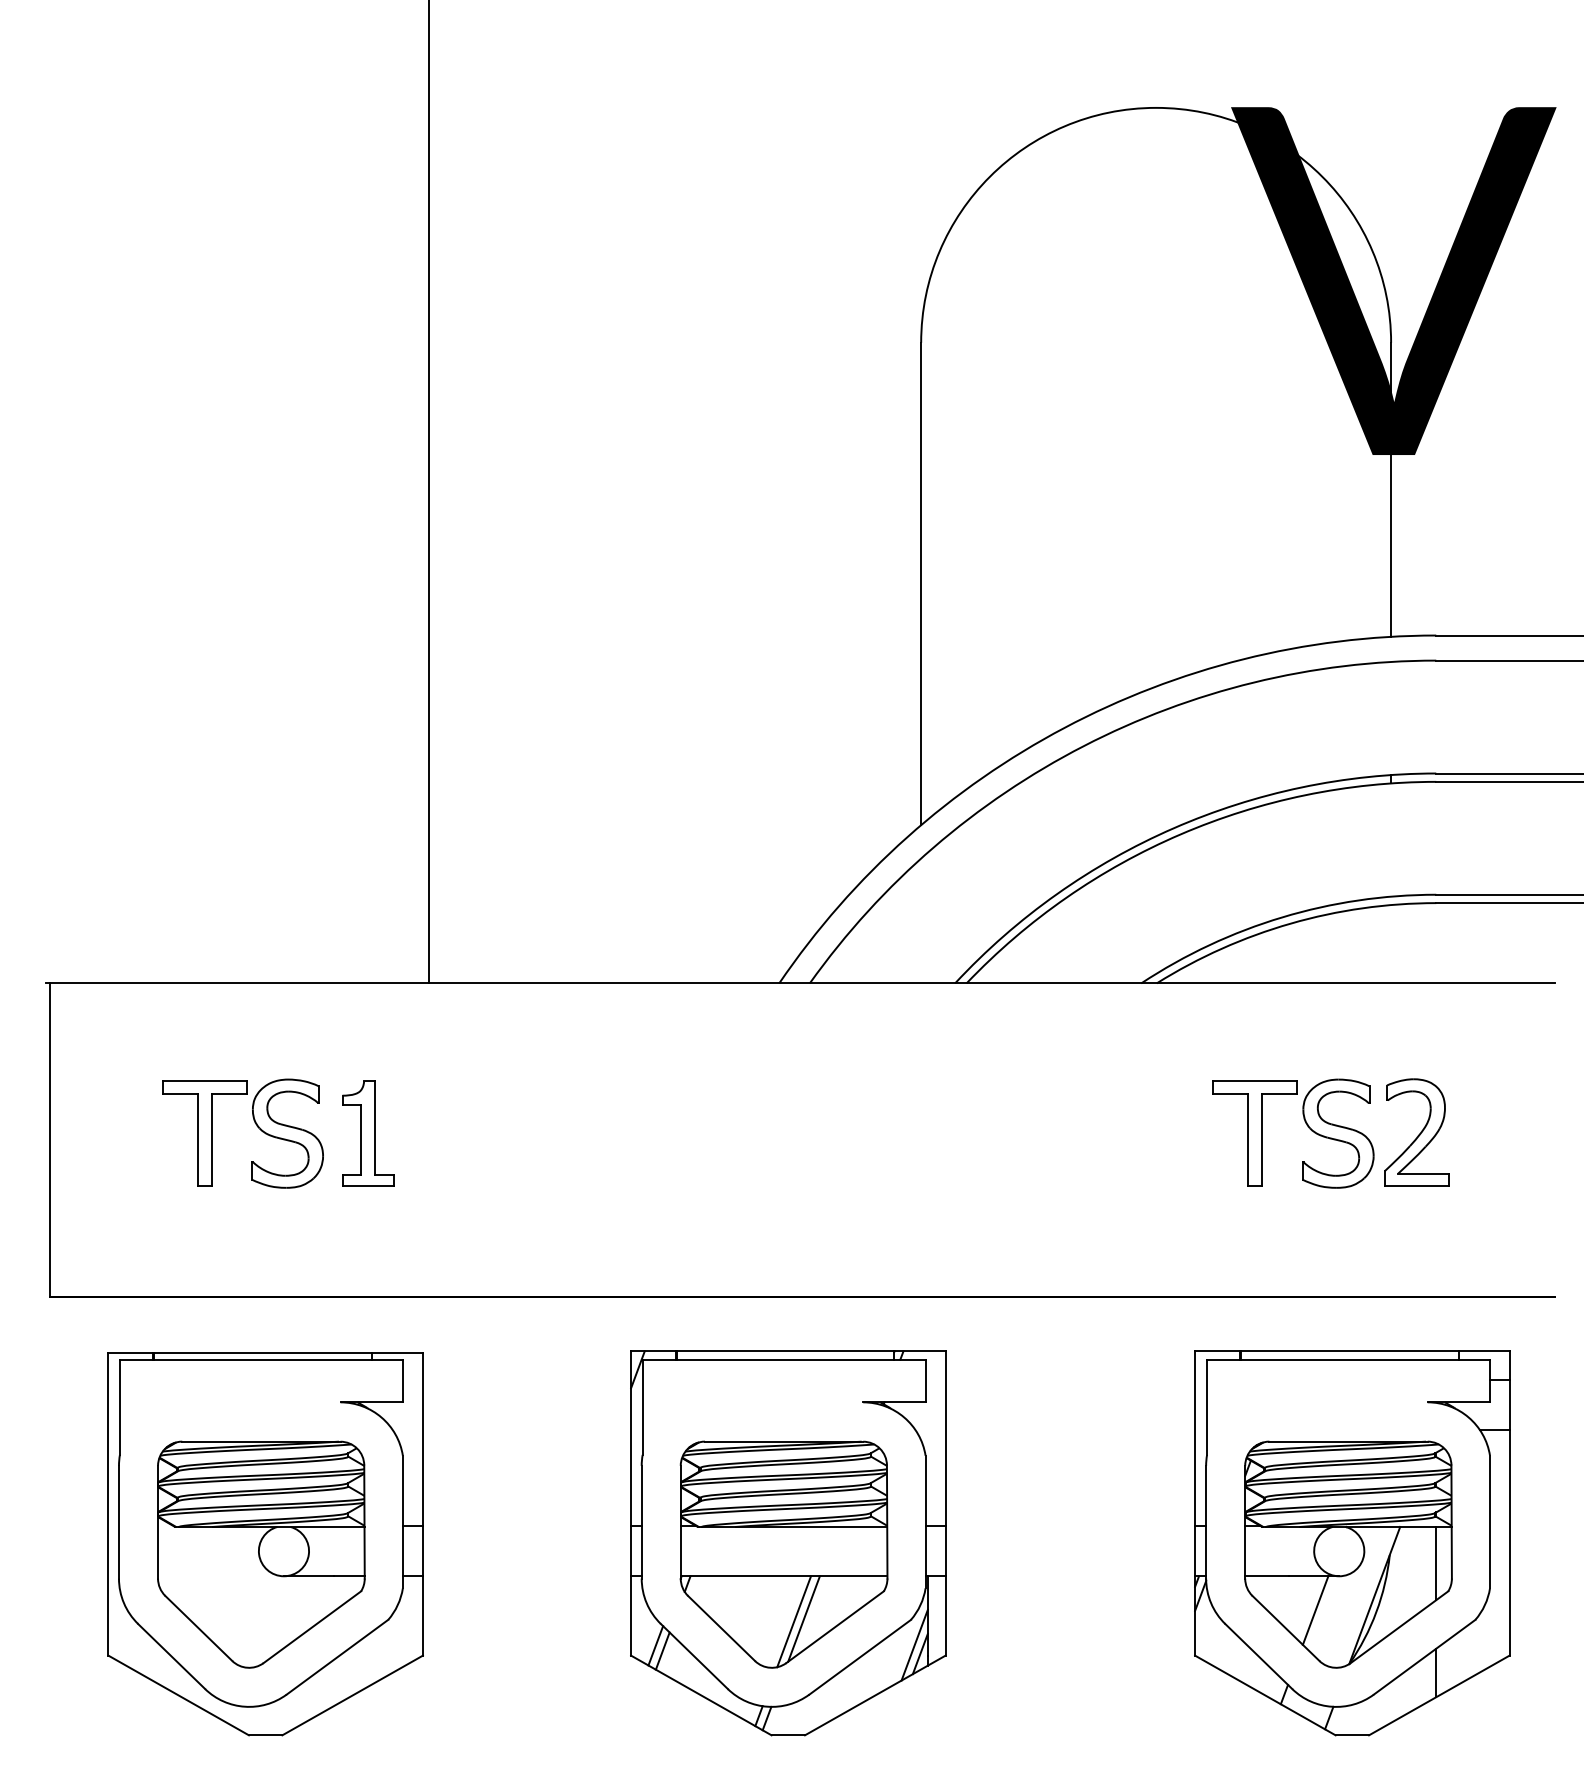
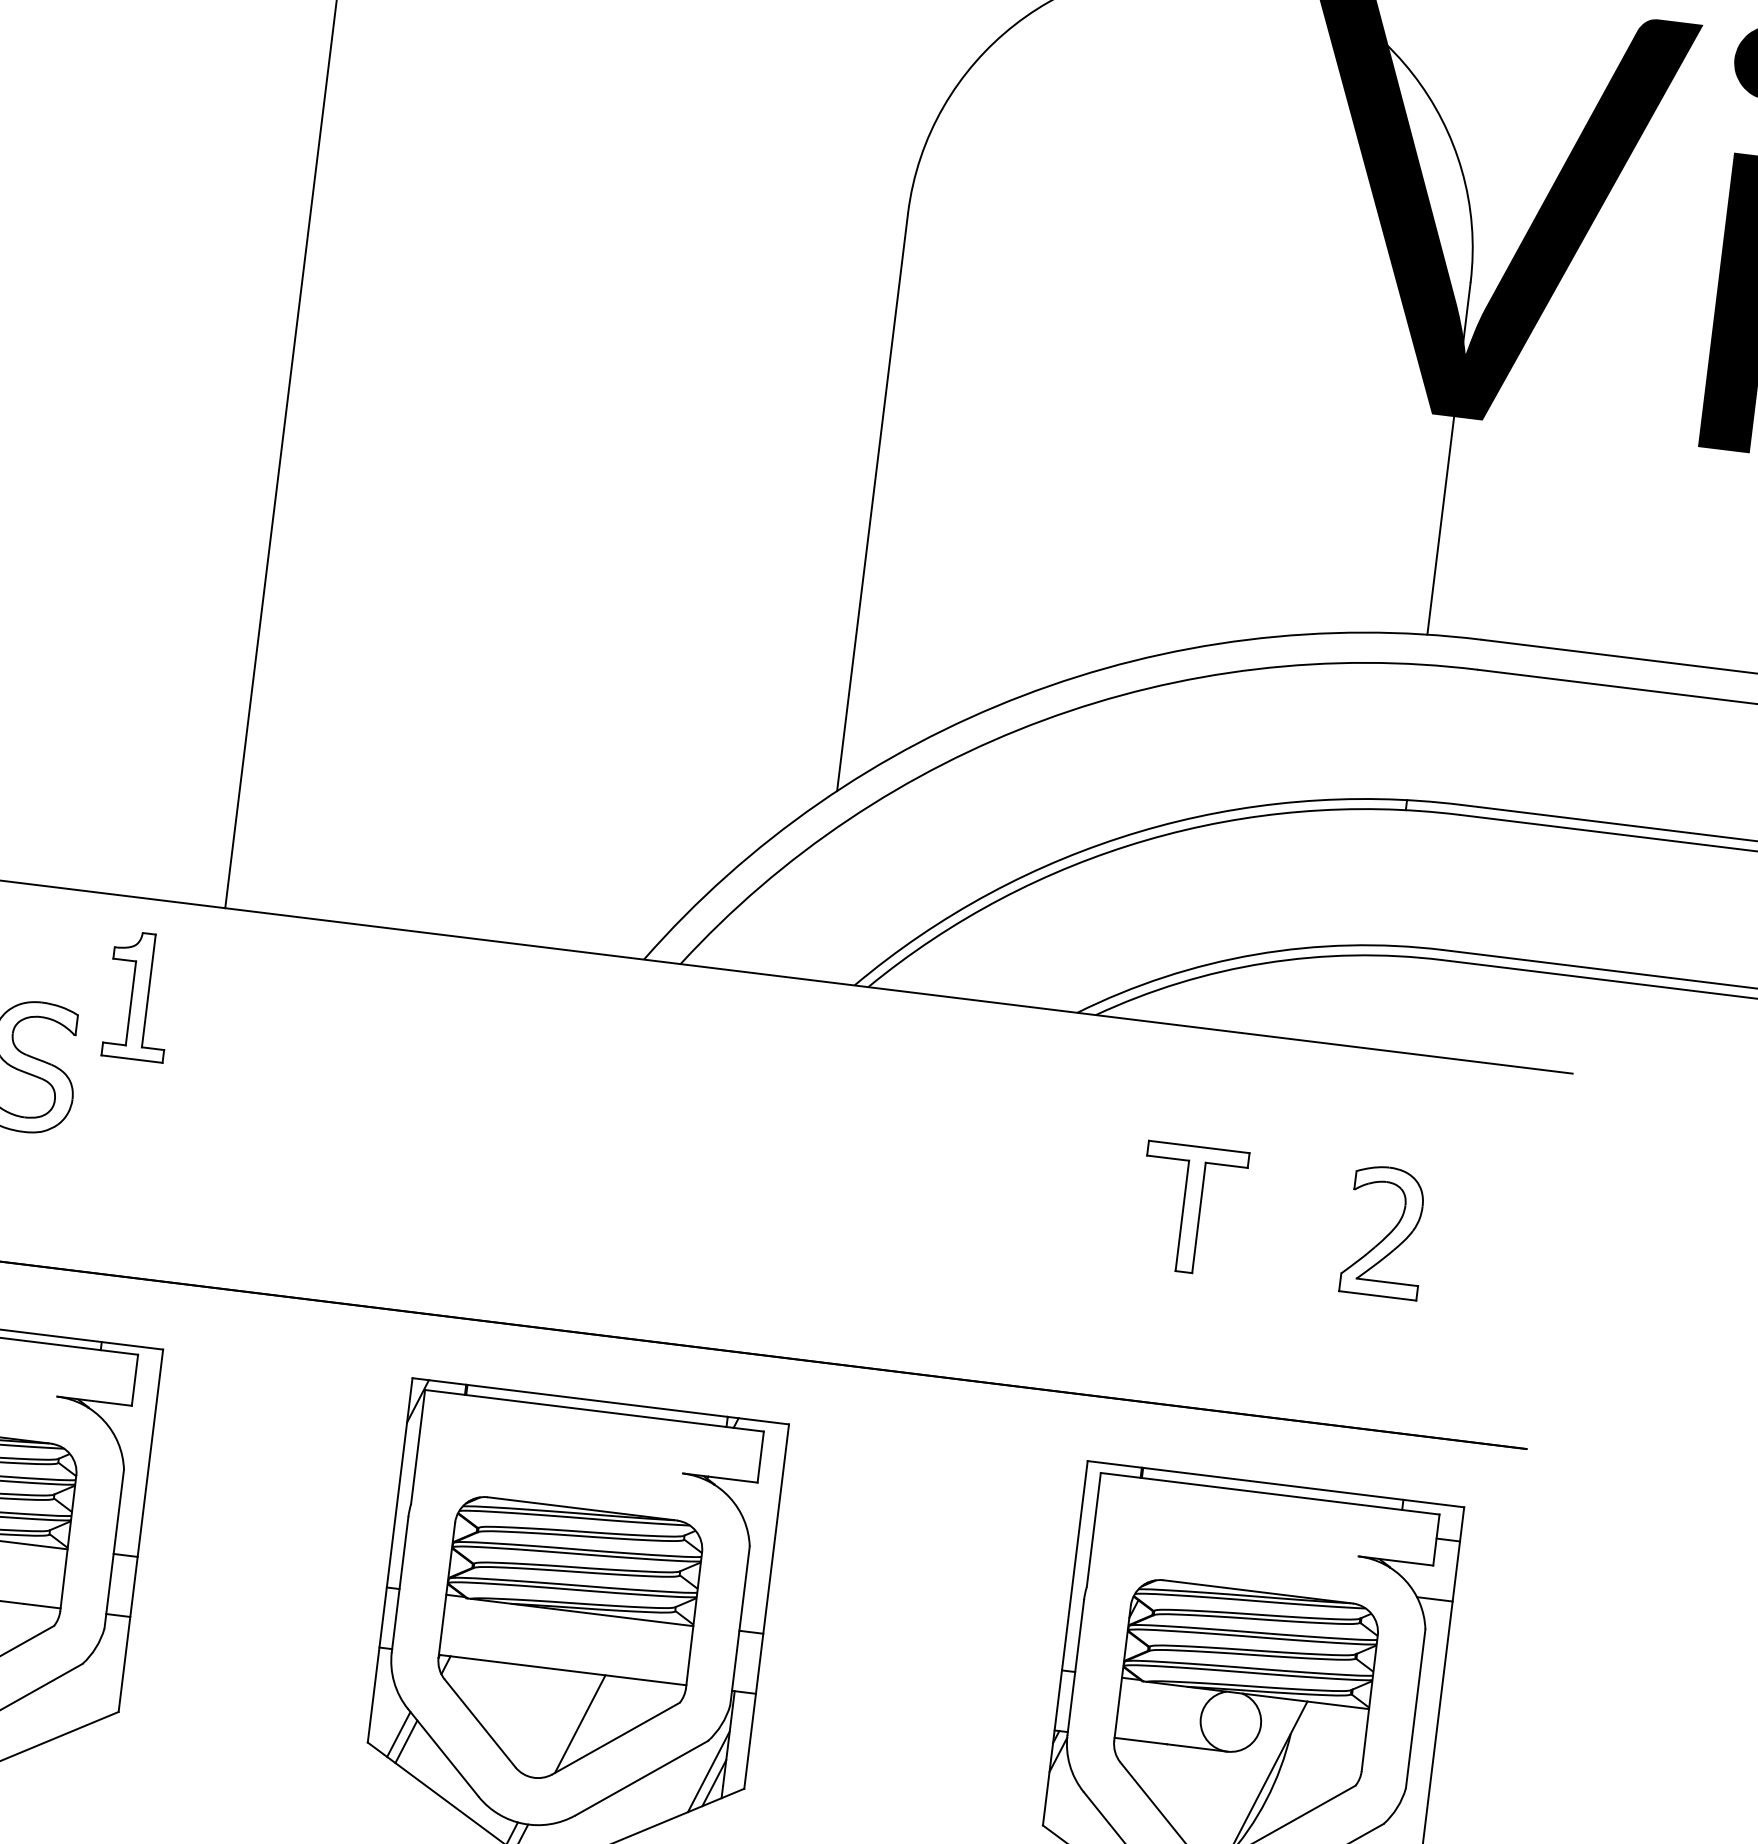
part: (368, 1133) -> (140, 996), moved
part: (1338, 1133) -> (1291, 1221), removed
line: (1436, 1563) -> (1345, 1750), removed
line: (1315, 1610) -> (1193, 1789), removed
line: (794, 1621) -> (568, 1725), removed

